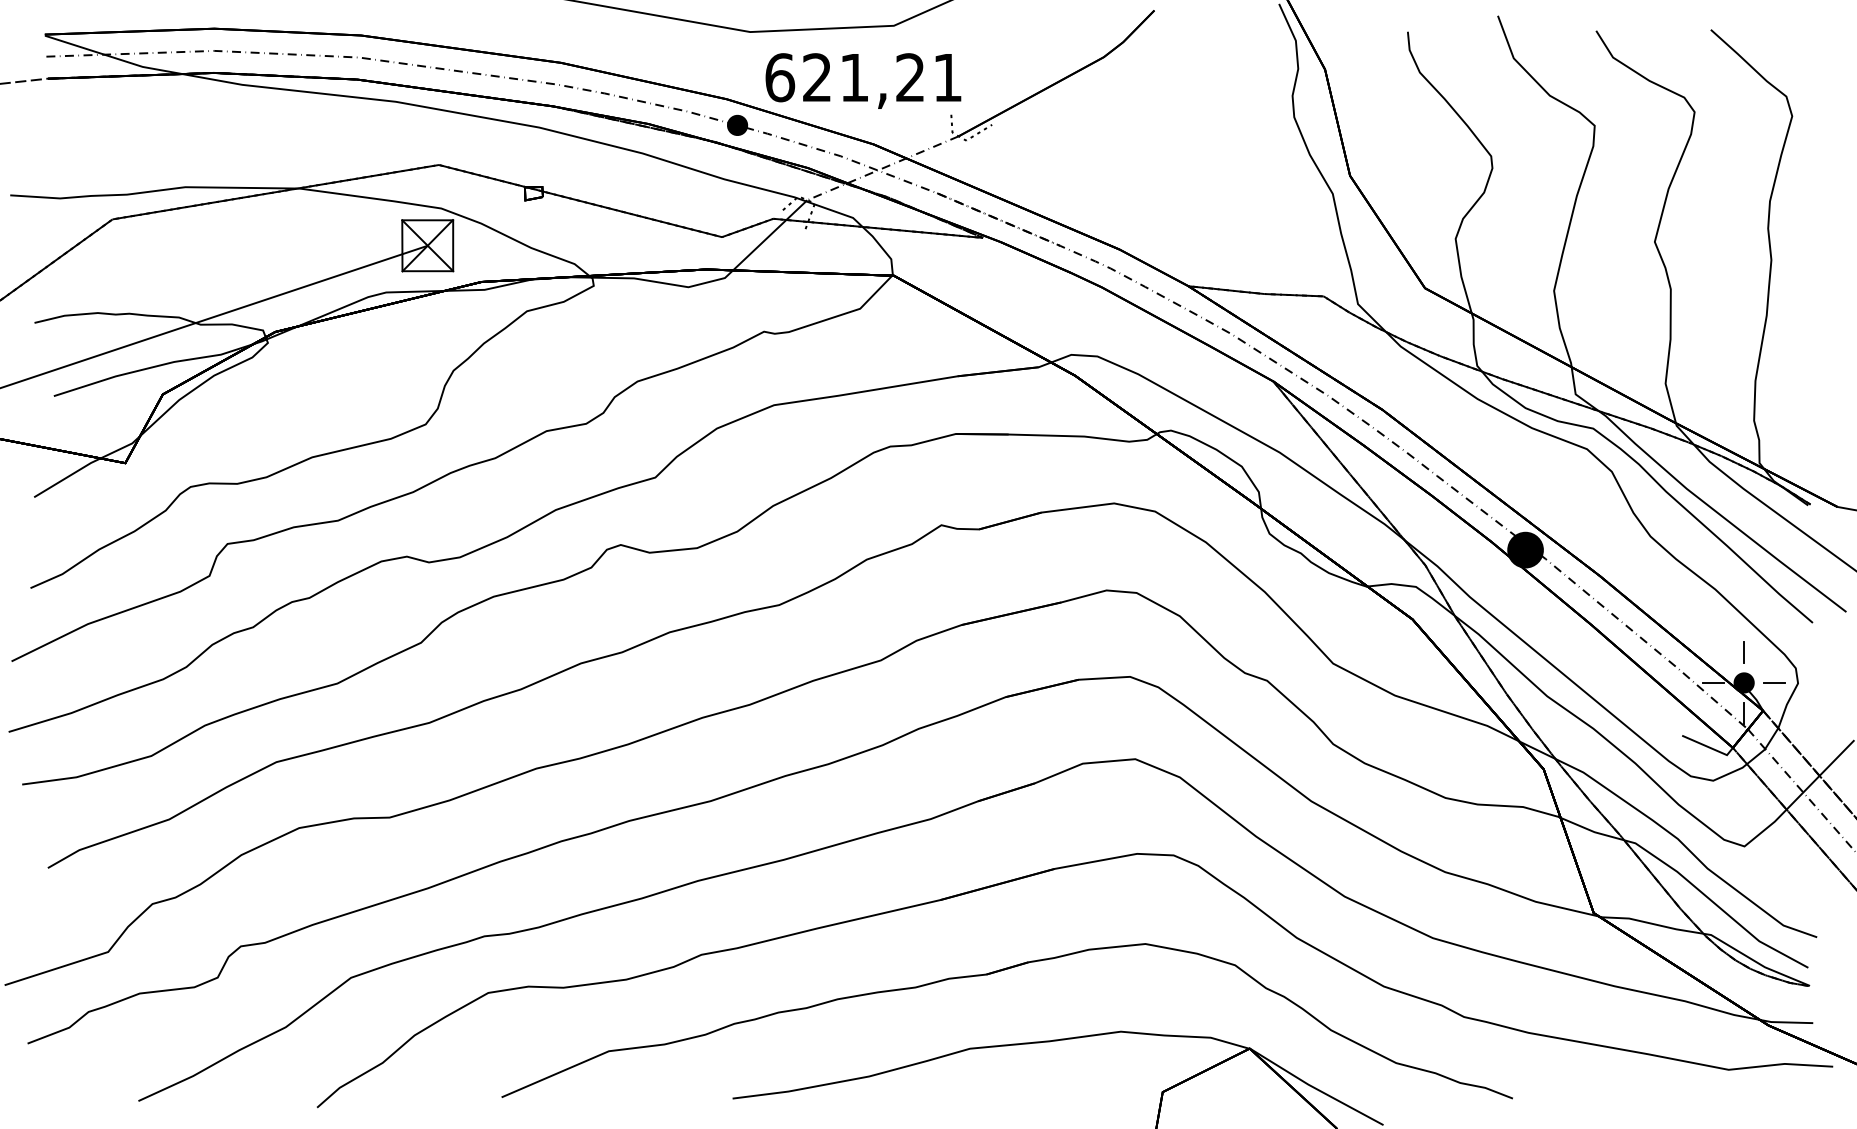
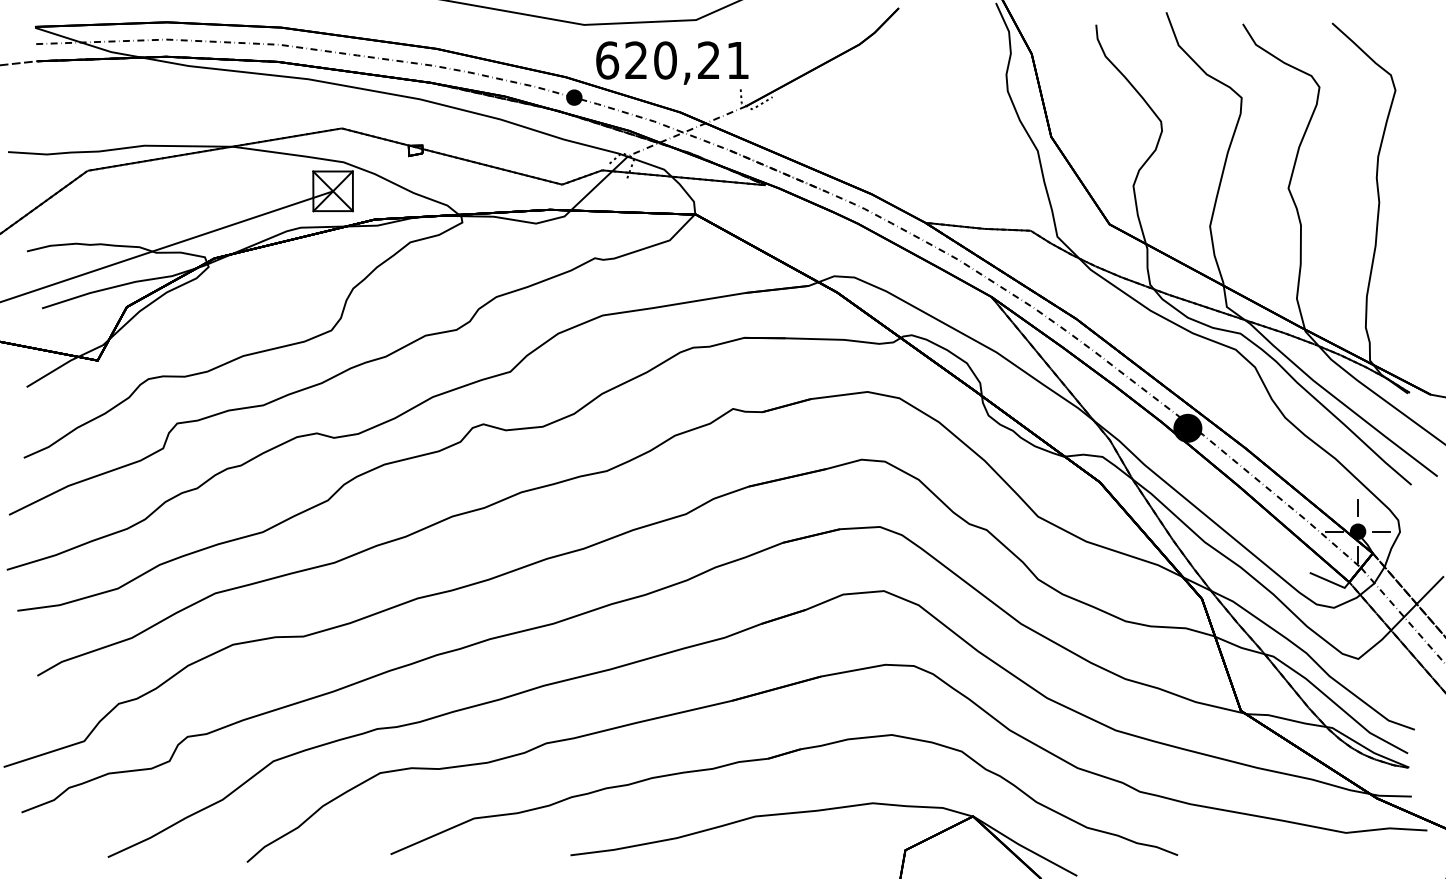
text: (854, 77) -> (665, 60), 621,21 -> 620,21

